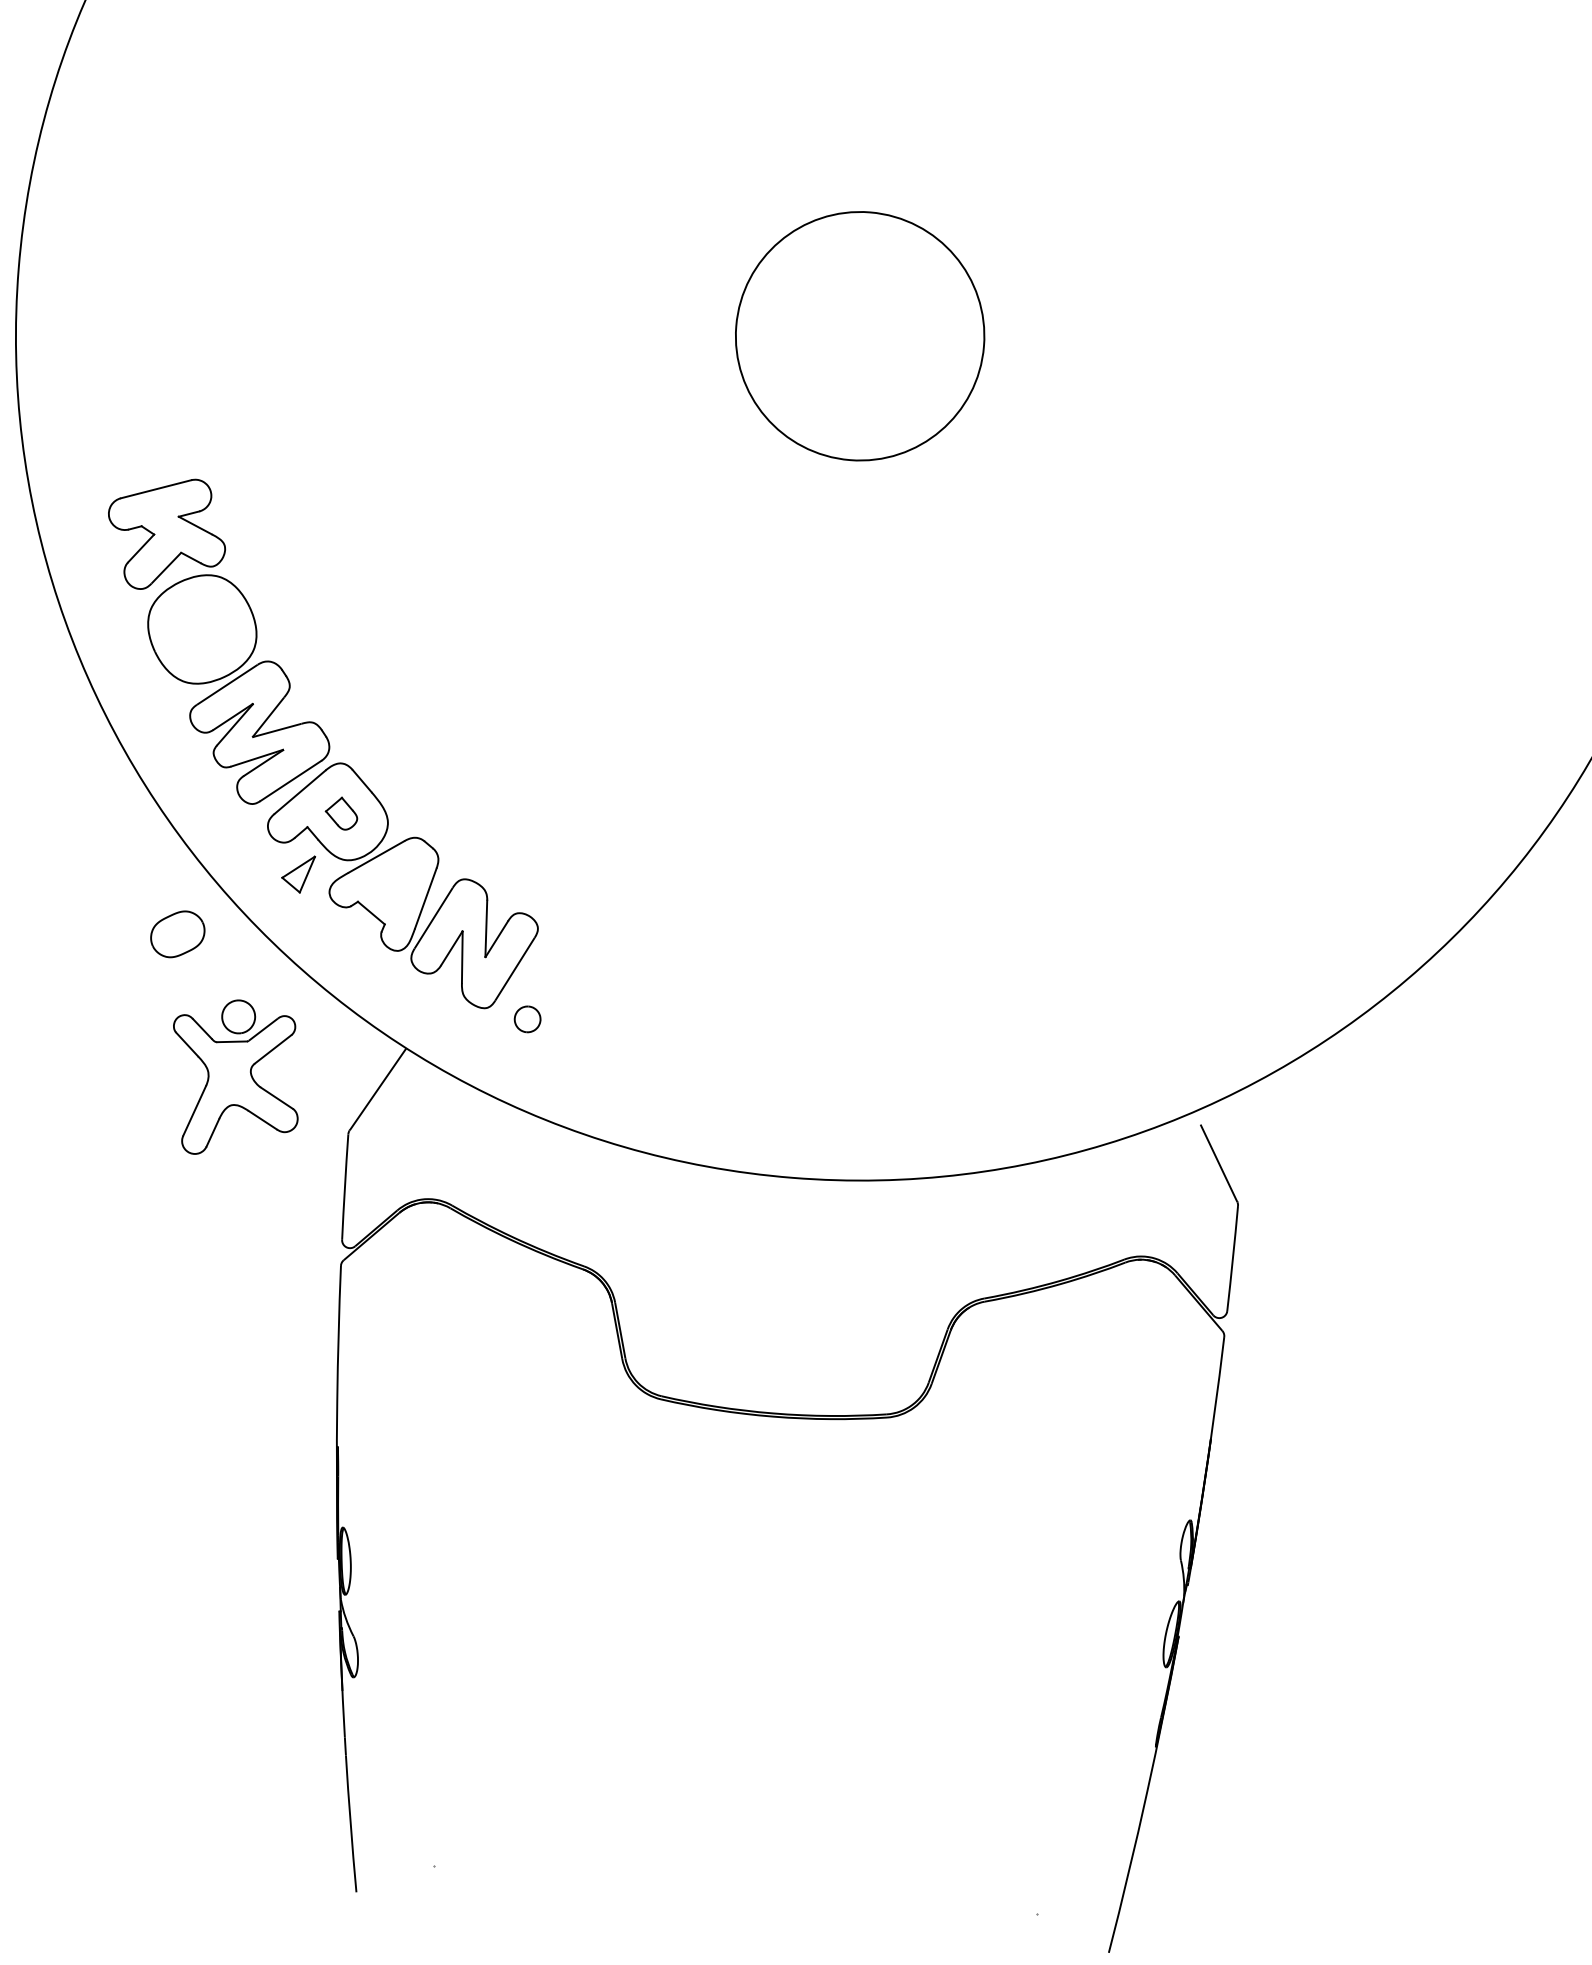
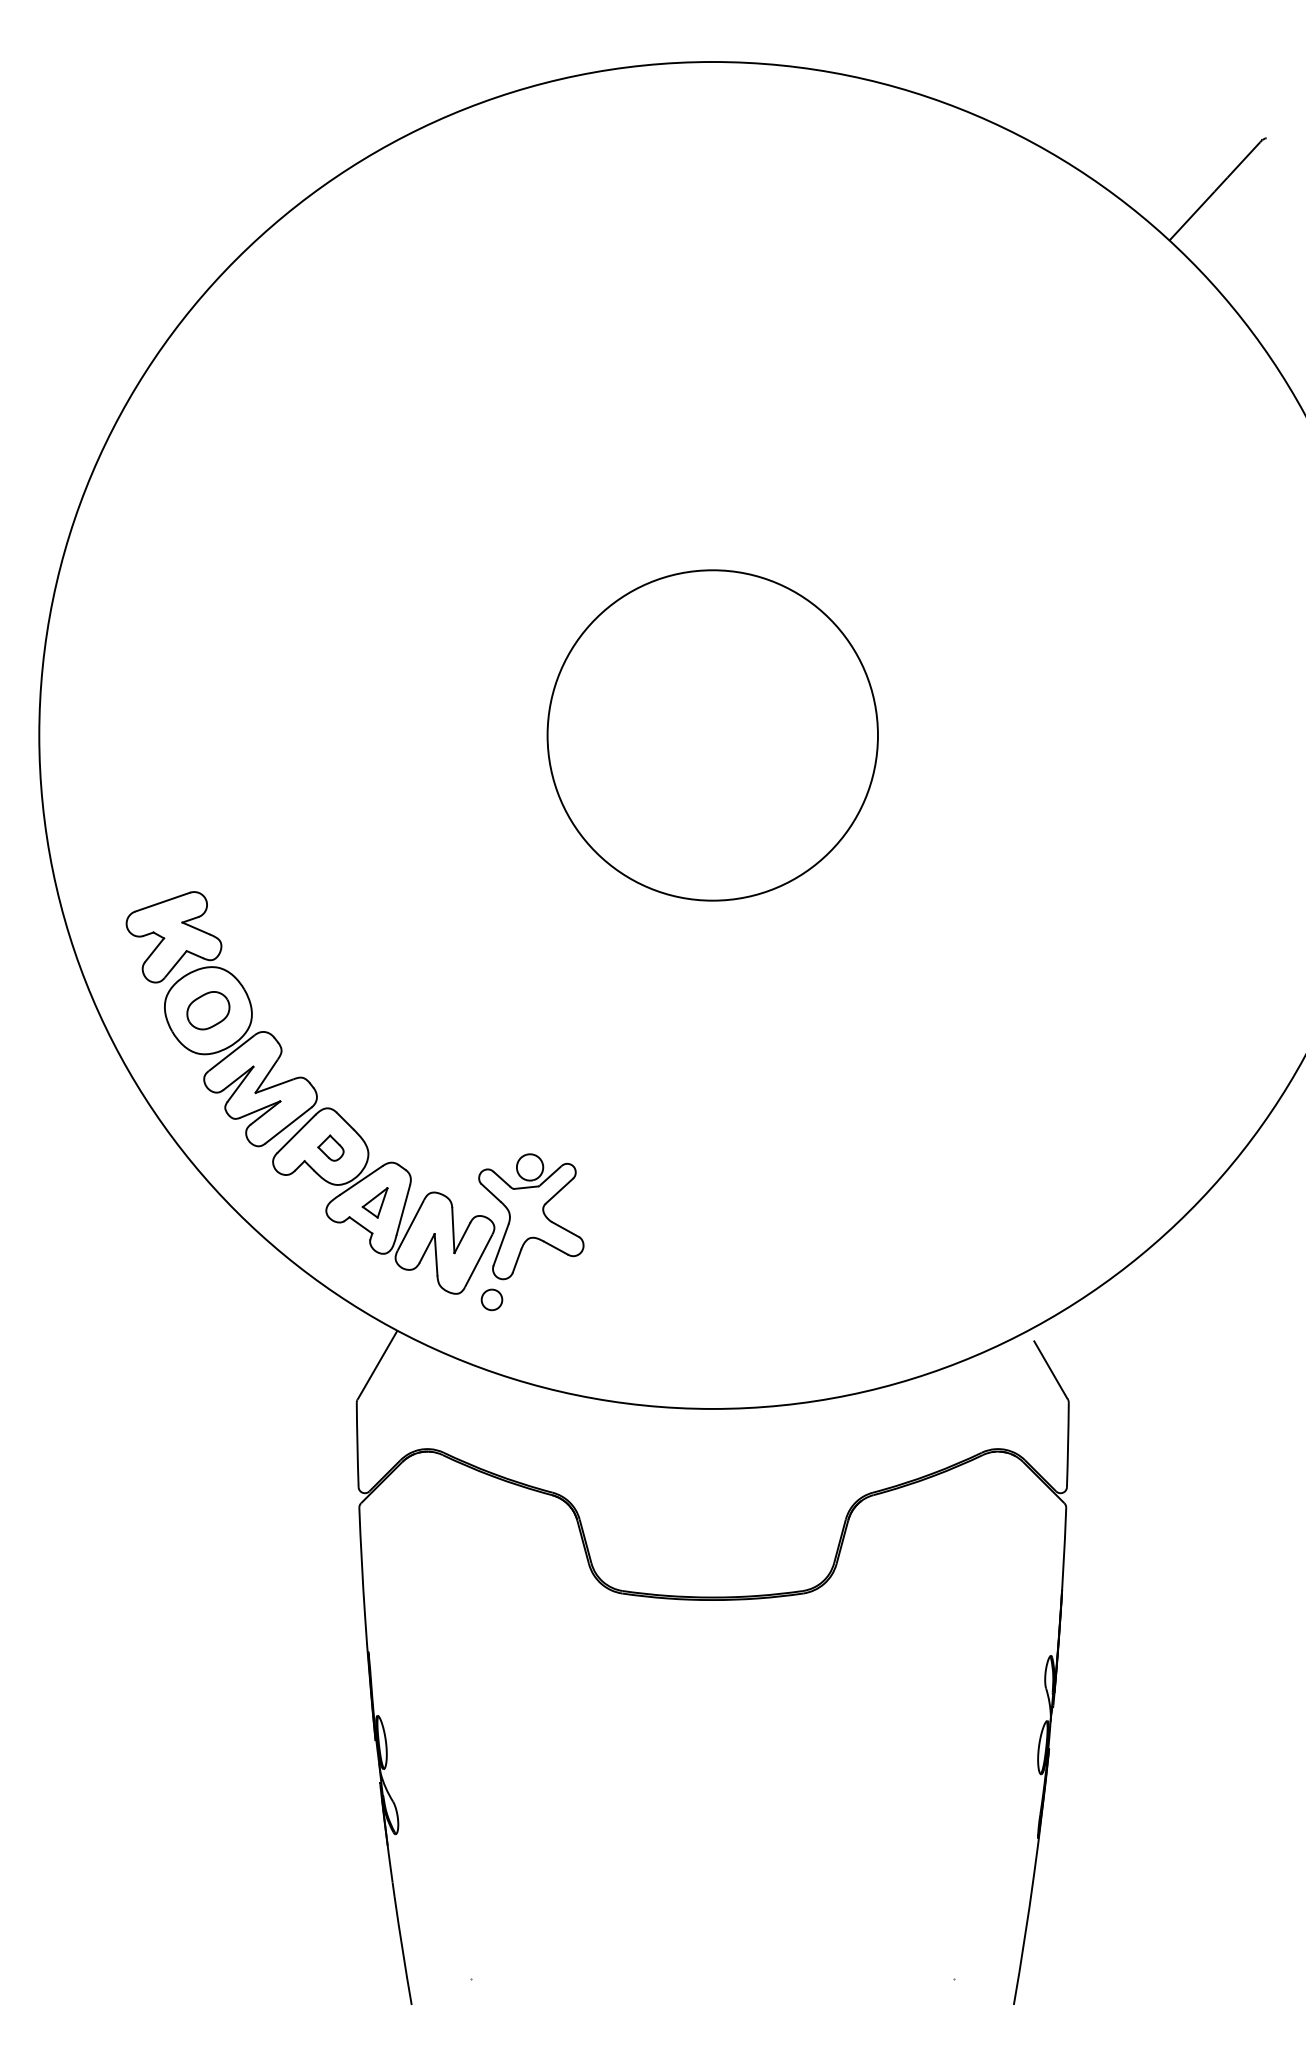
circle: (859, 336) -> (712, 735), size x1.67
part: (297, 873) -> (374, 1202), moved
part: (177, 934) -> (208, 1010), moved
part: (235, 1078) -> (531, 1216), moved

